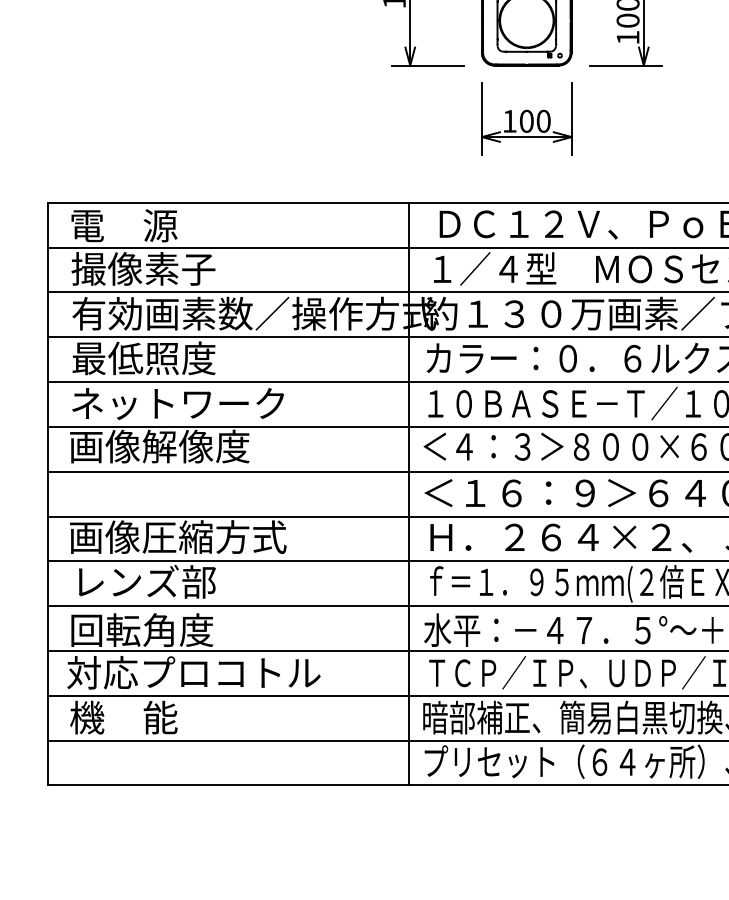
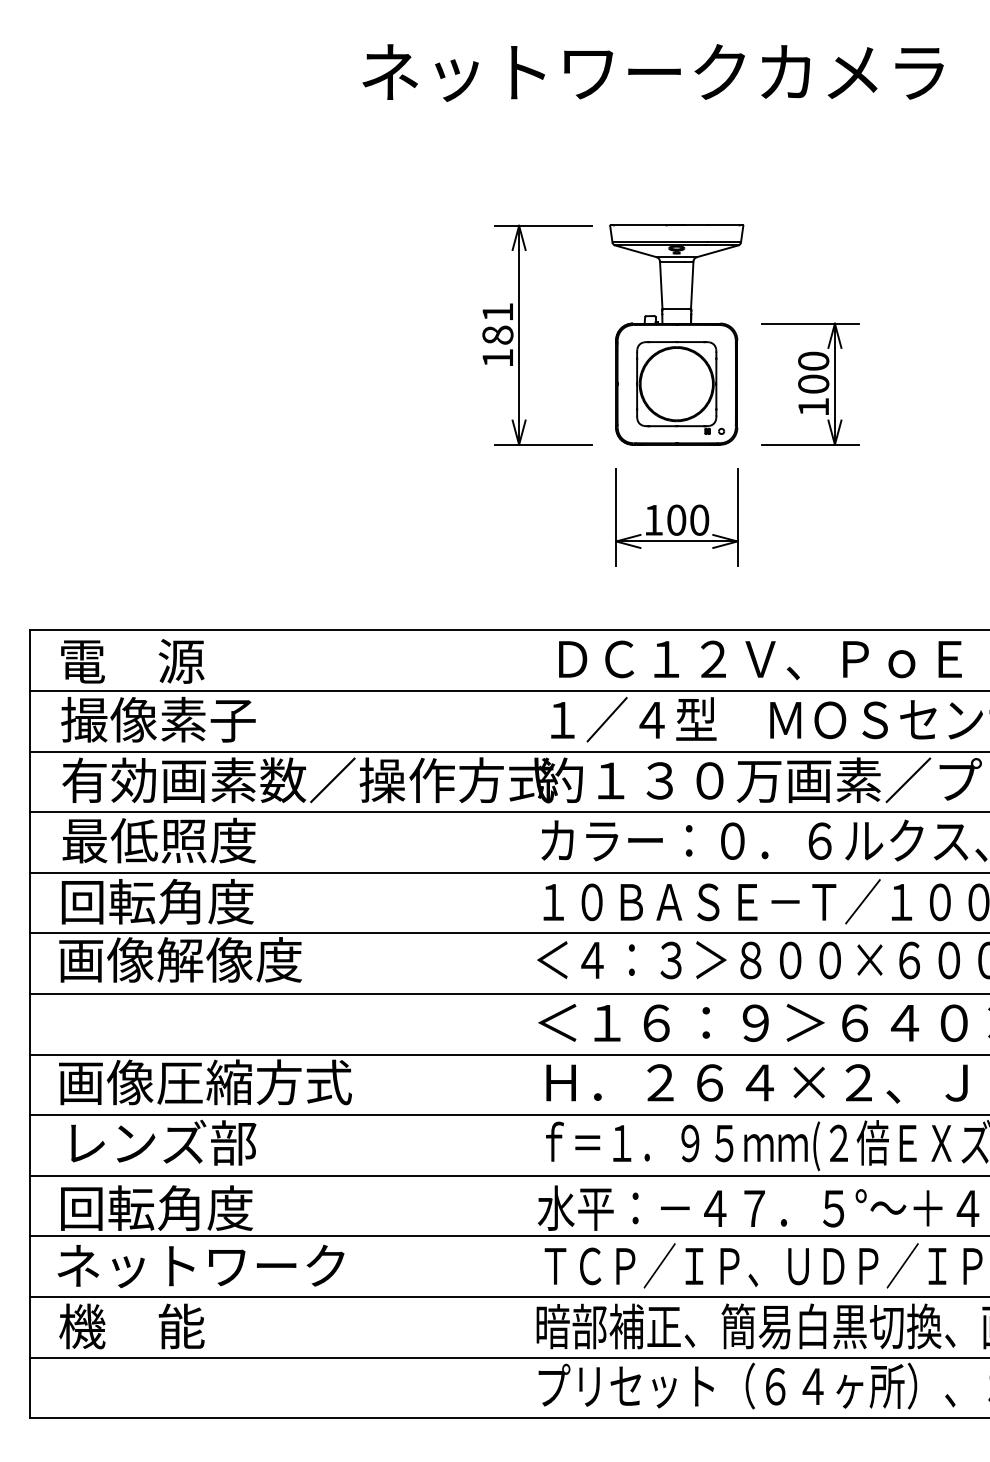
text: (177, 403) -> (204, 901), ネットワーク -> 回転角度
line: (409, 494) -> (517, 1024), removed
text: (193, 672) -> (226, 1265), 対応プロコトル -> ネットワーク

